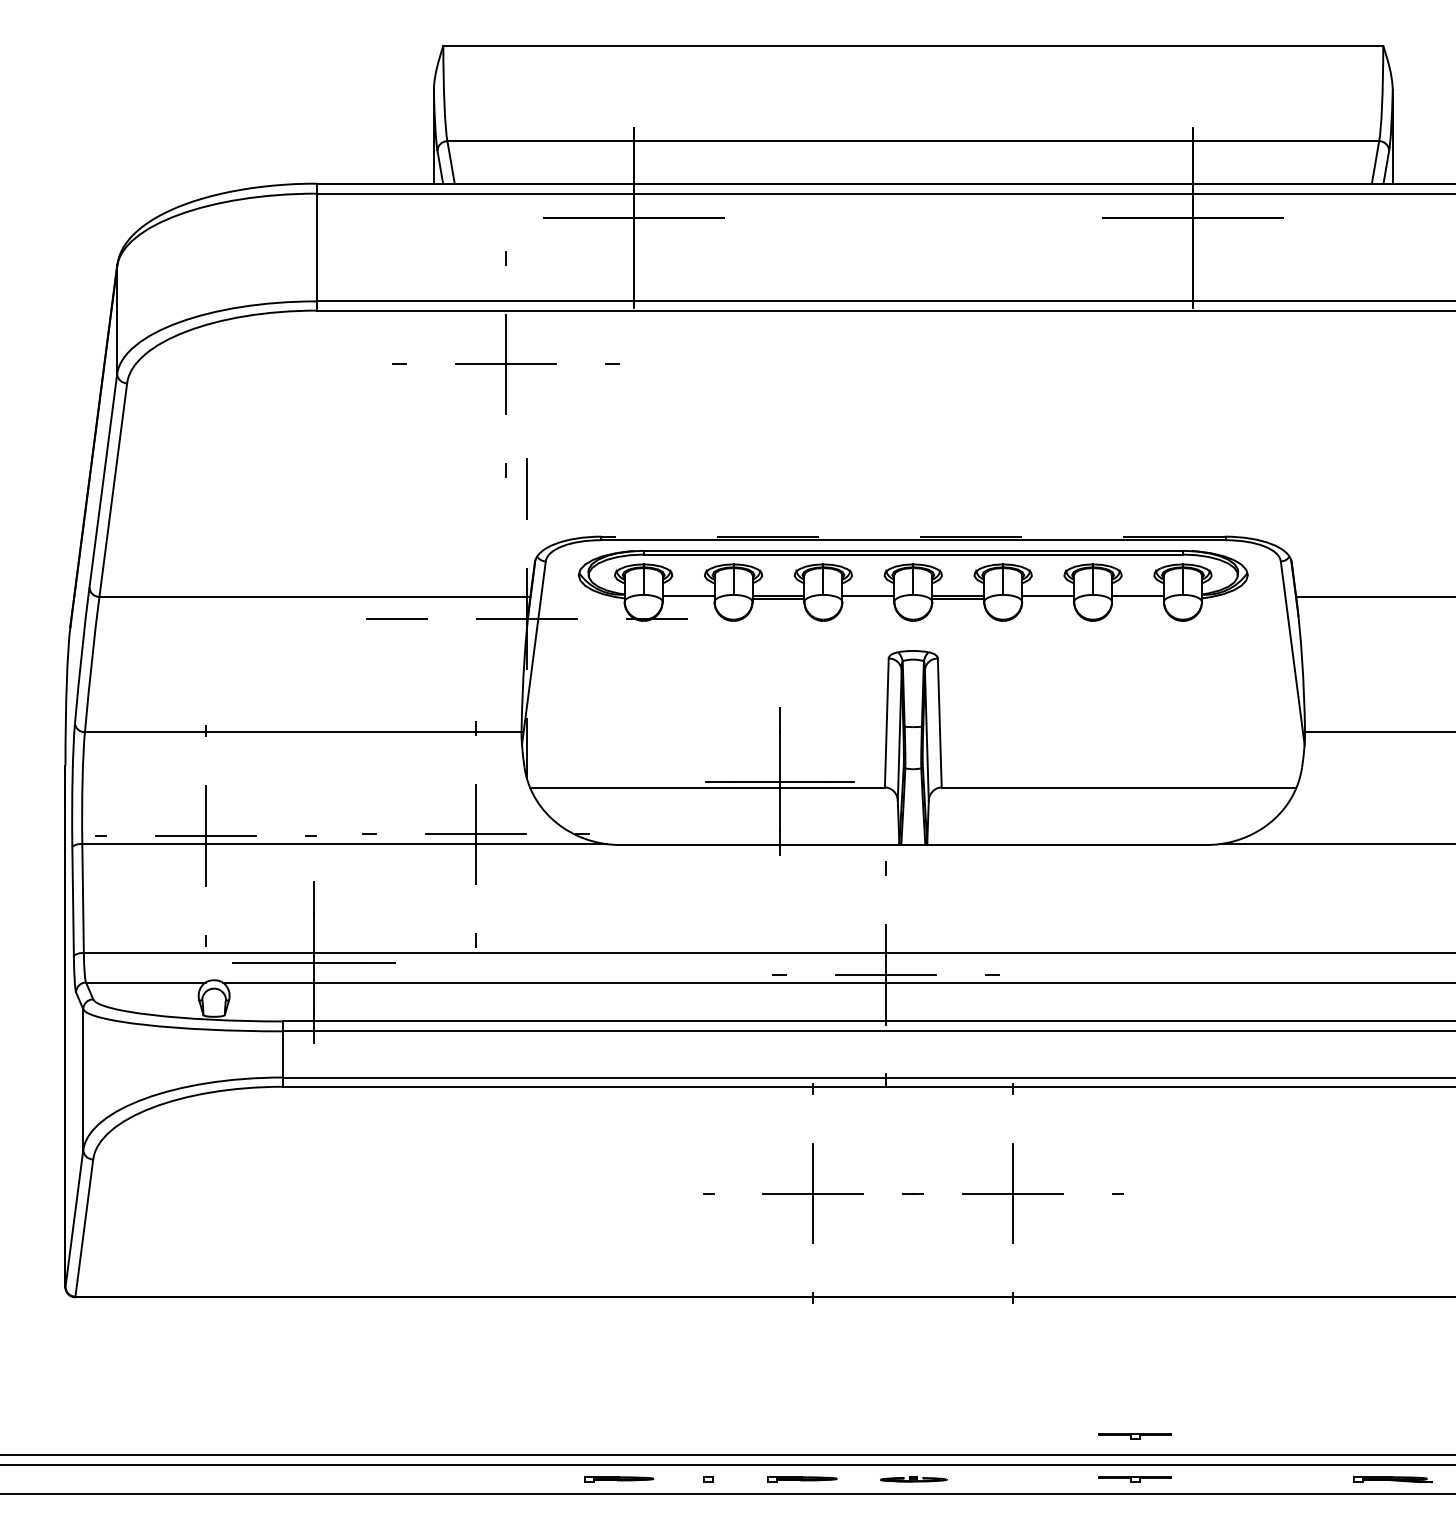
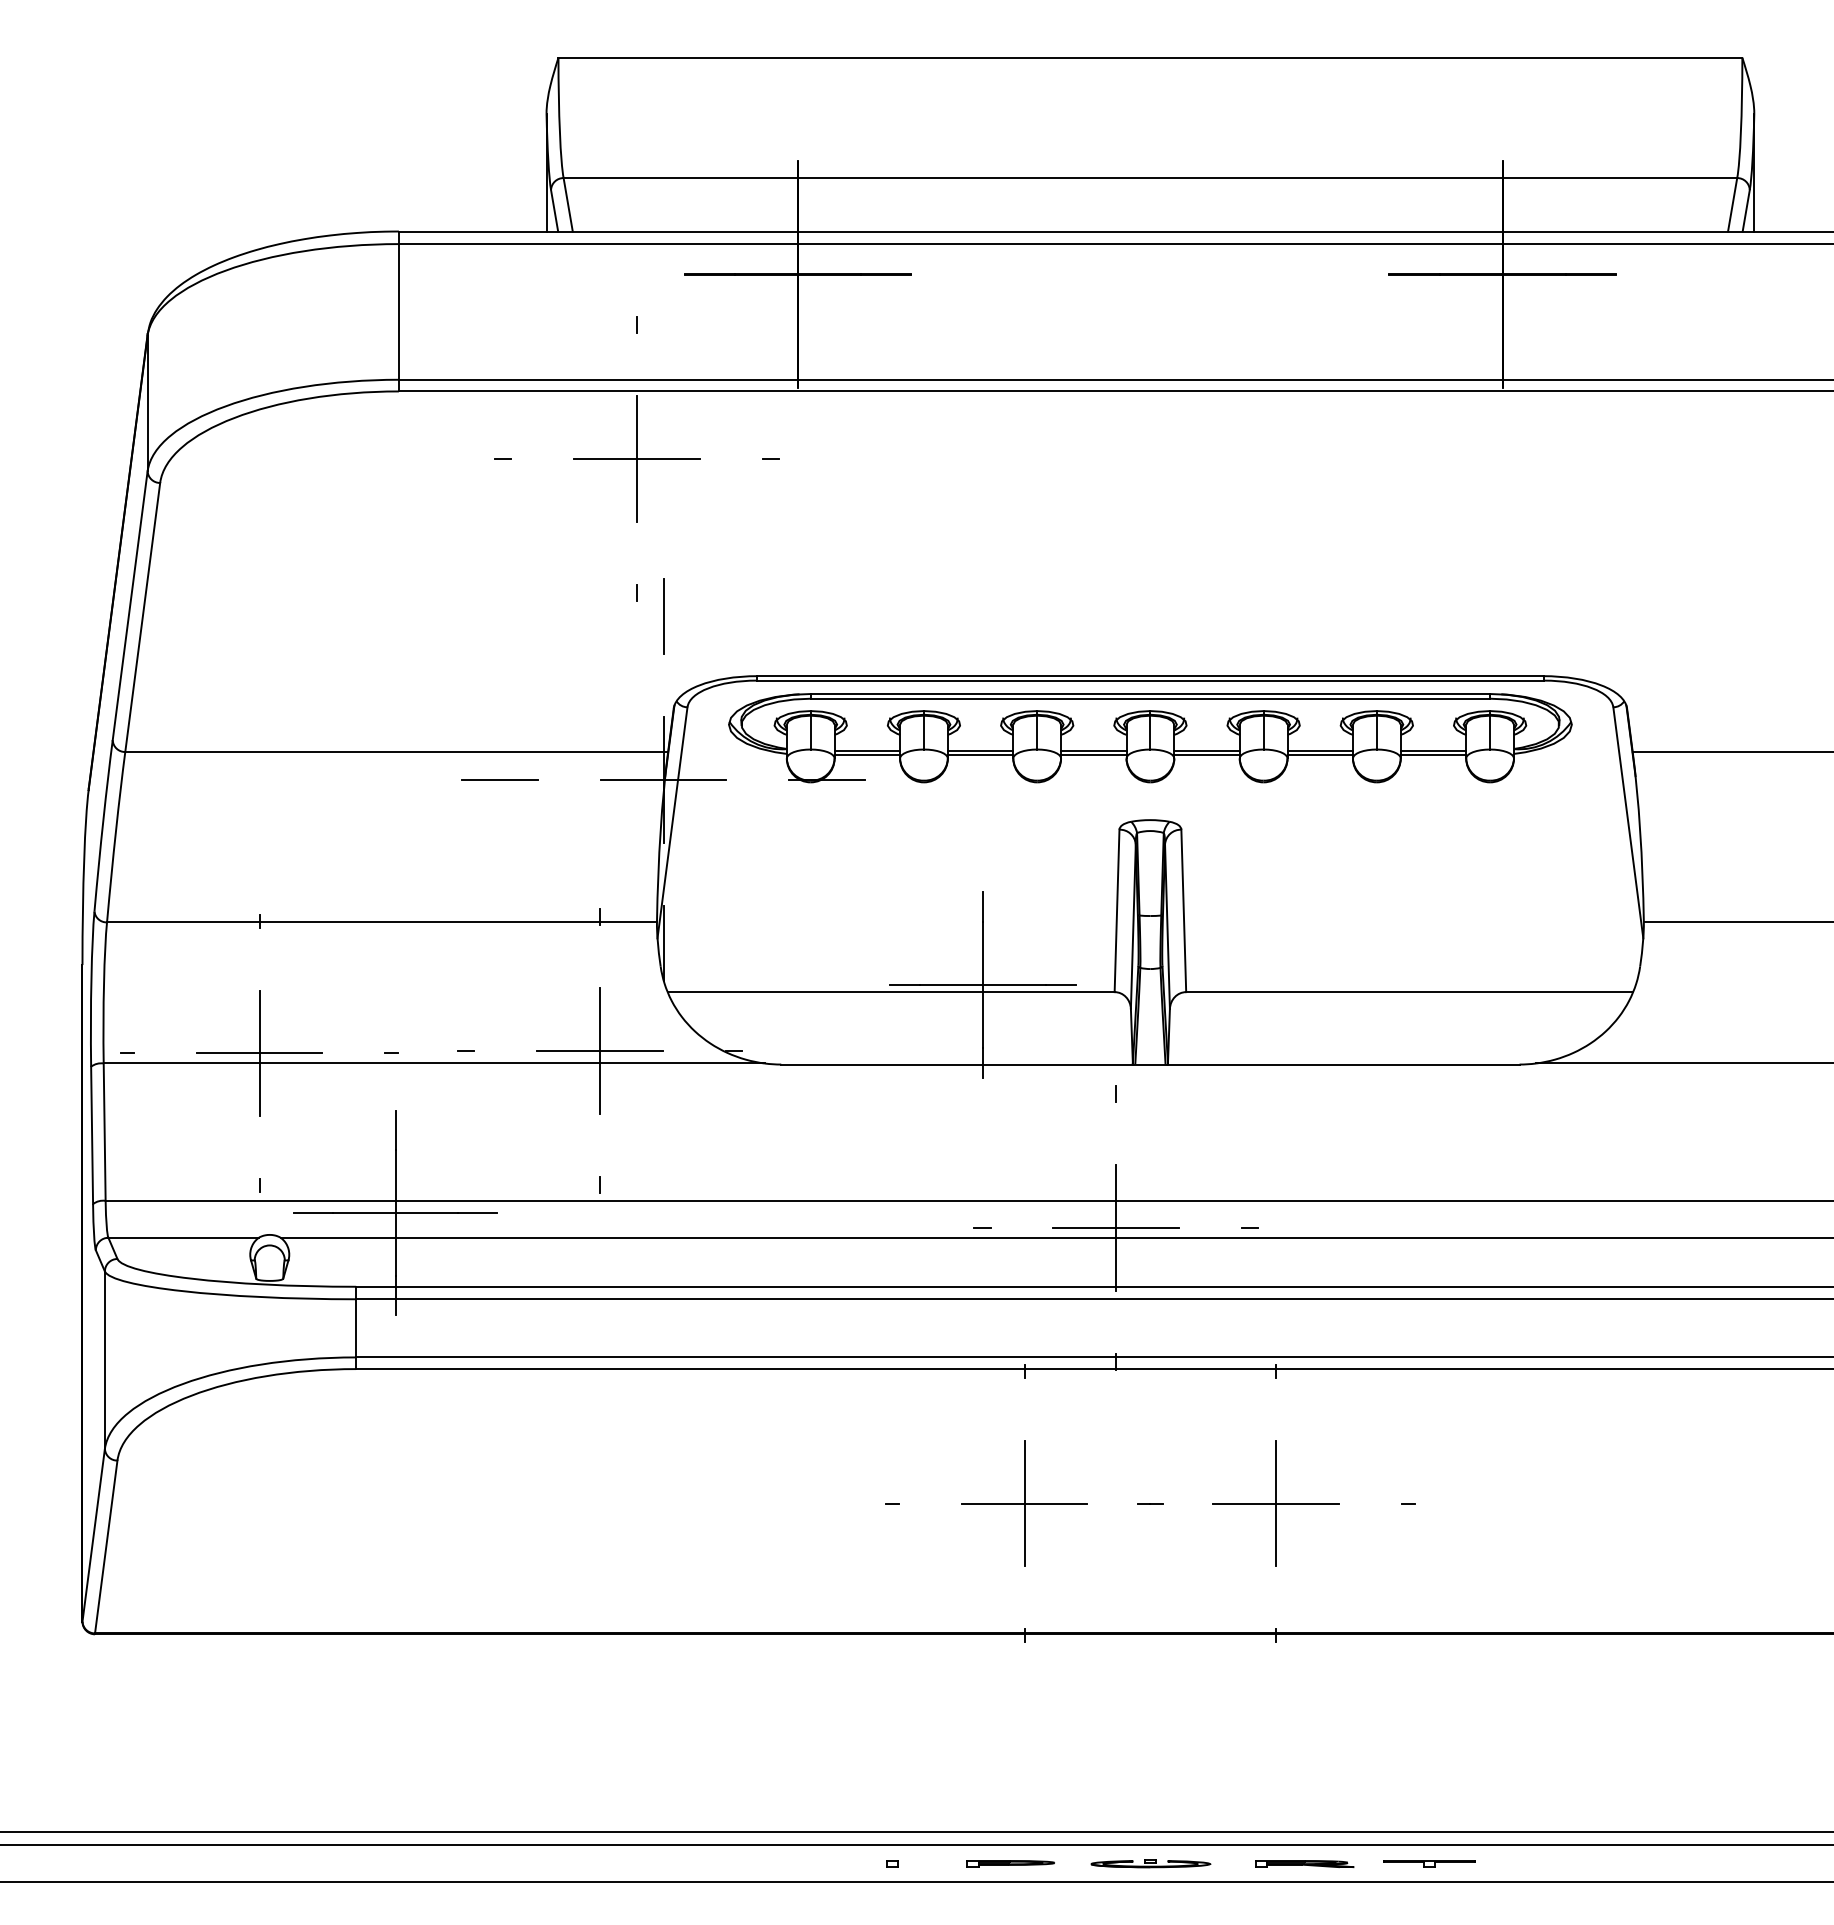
line: (912, 536) -> (1149, 676), dashed -> solid
line: (688, 599) -> (867, 755), added
line: (868, 599) -> (1093, 755), added
line: (1047, 599) -> (1319, 755), added
line: (1138, 599) -> (1433, 755), added
part: (1134, 1436) -> (1429, 1809), removed
part: (618, 1479) -> (779, 1863), removed
part: (913, 1479) -> (1150, 1863), size x1.43
part: (1392, 1479) -> (1304, 1863), moved

